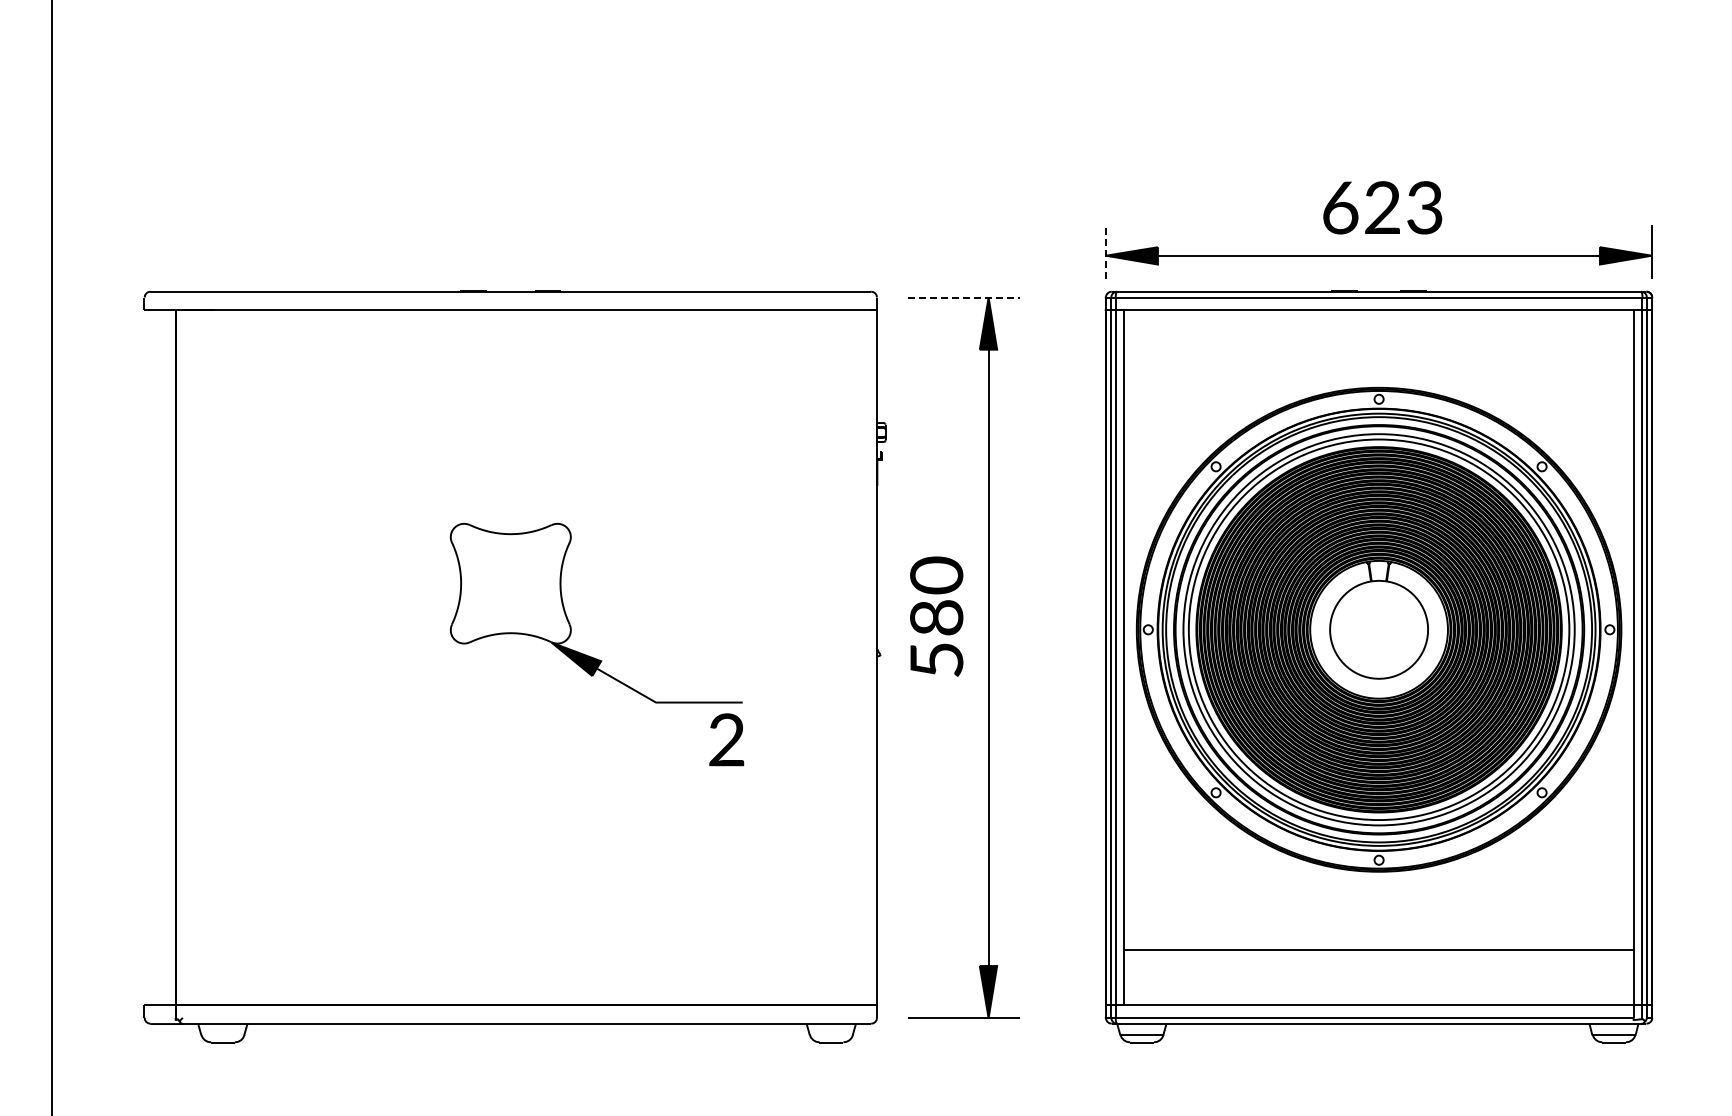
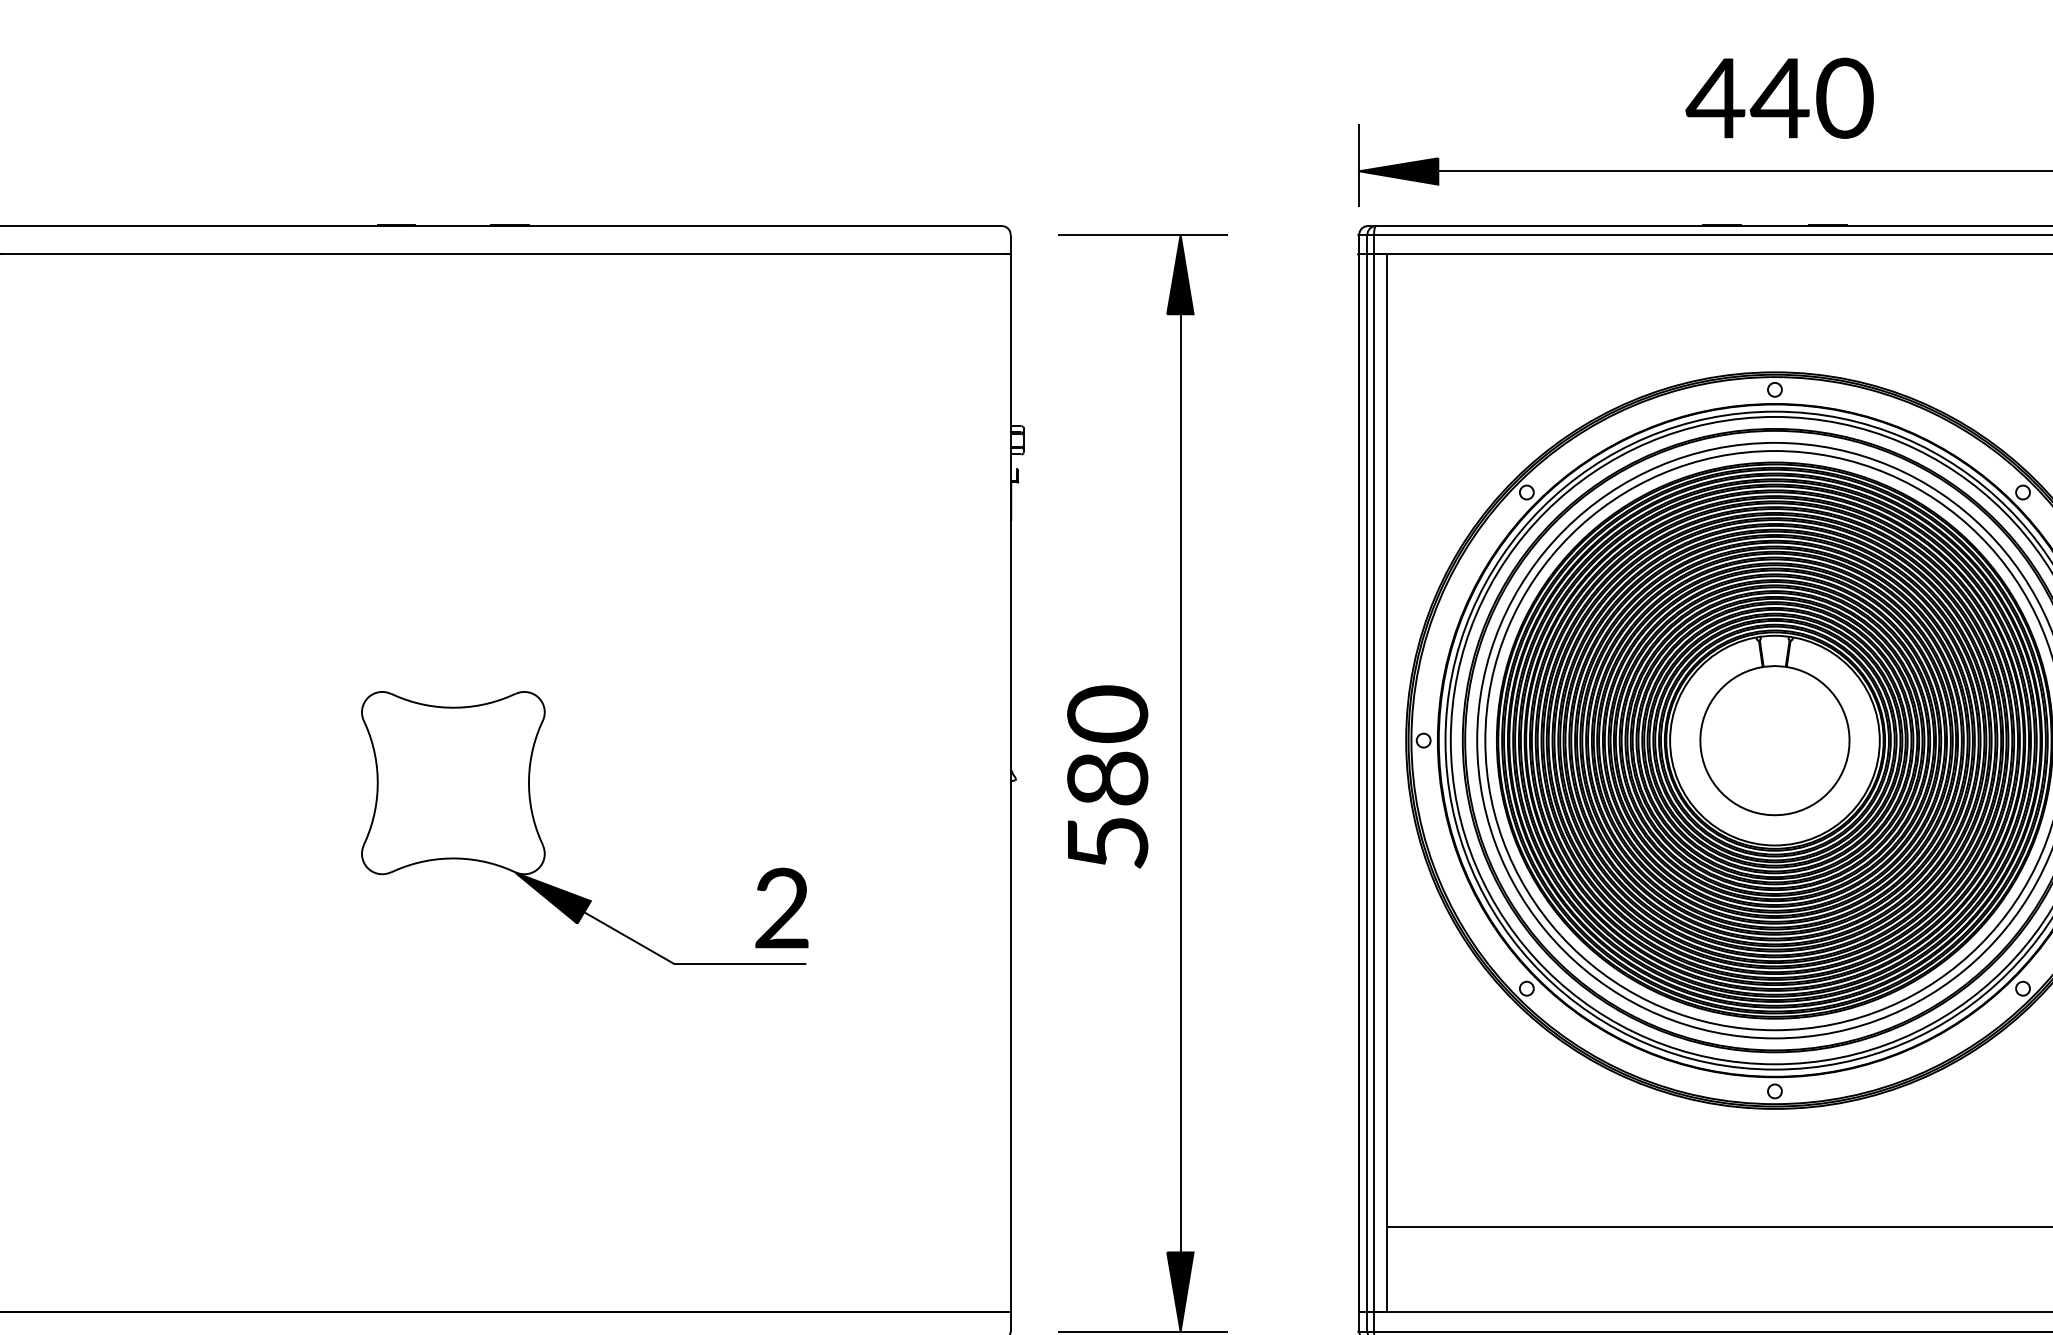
text: (1382, 207) -> (1780, 97), 623 -> 440
line: (1105, 251) -> (1358, 164), dashed -> solid
line: (964, 297) -> (1143, 234), dashed -> solid
text: (936, 616) -> (1107, 776), moved
part: (570, 623) -> (544, 843), moved

